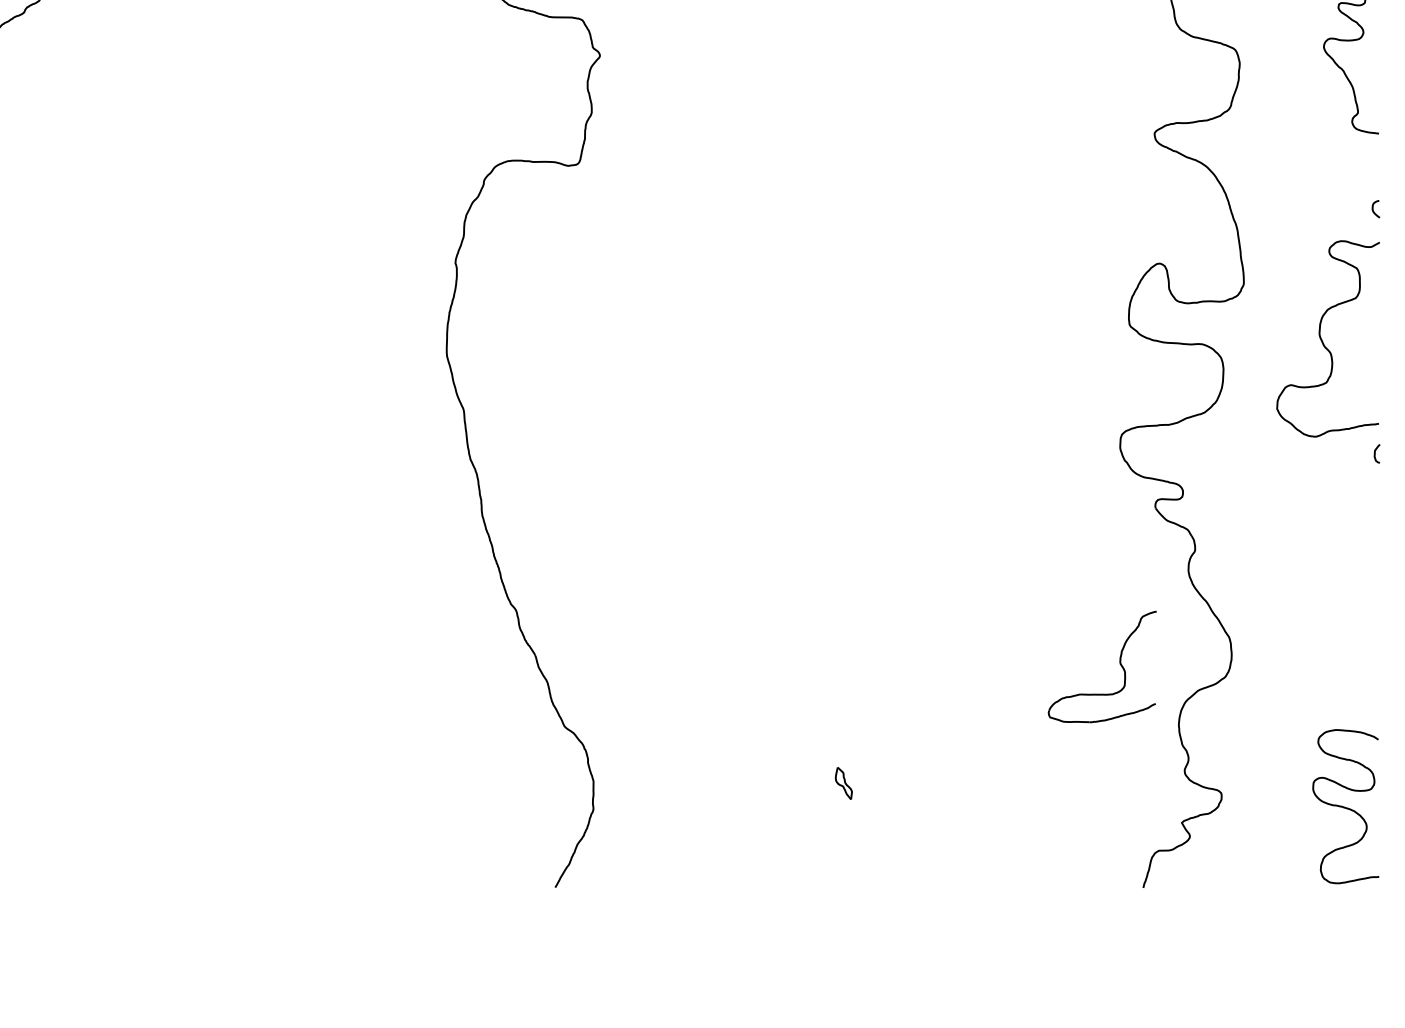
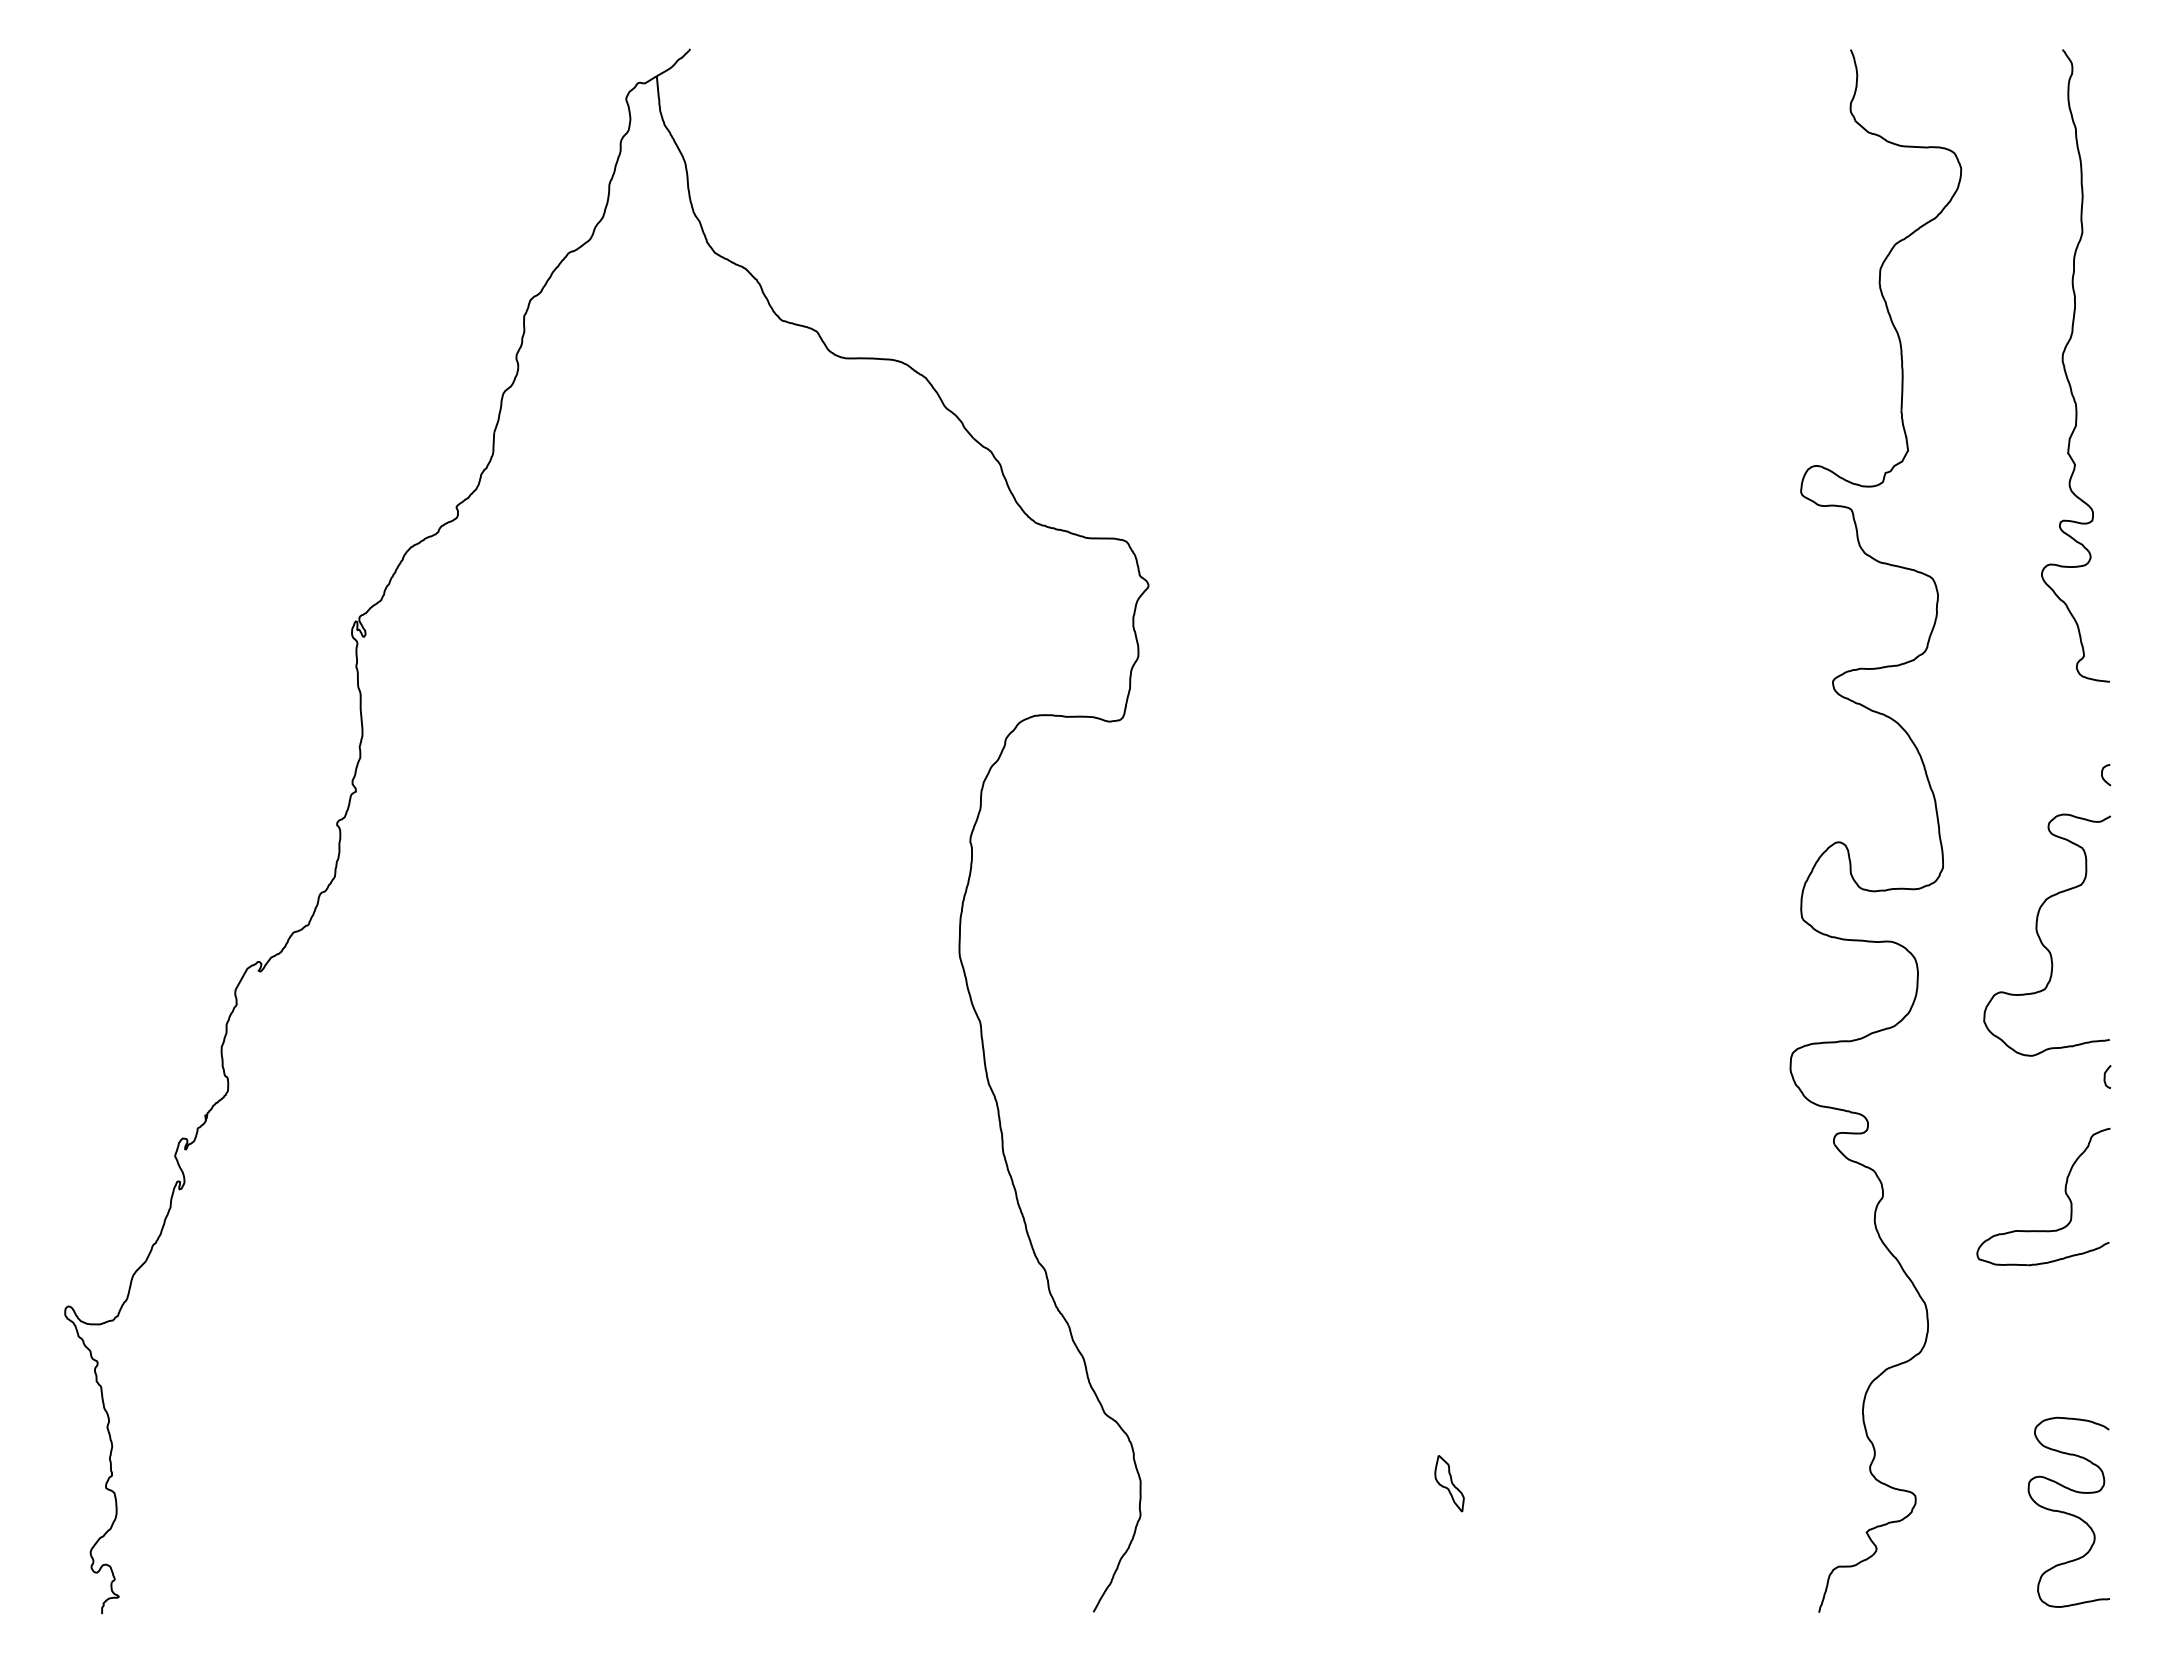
part: (1119, 662) -> (2064, 1191), moved
part: (843, 783) -> (1449, 1483), size x1.43

